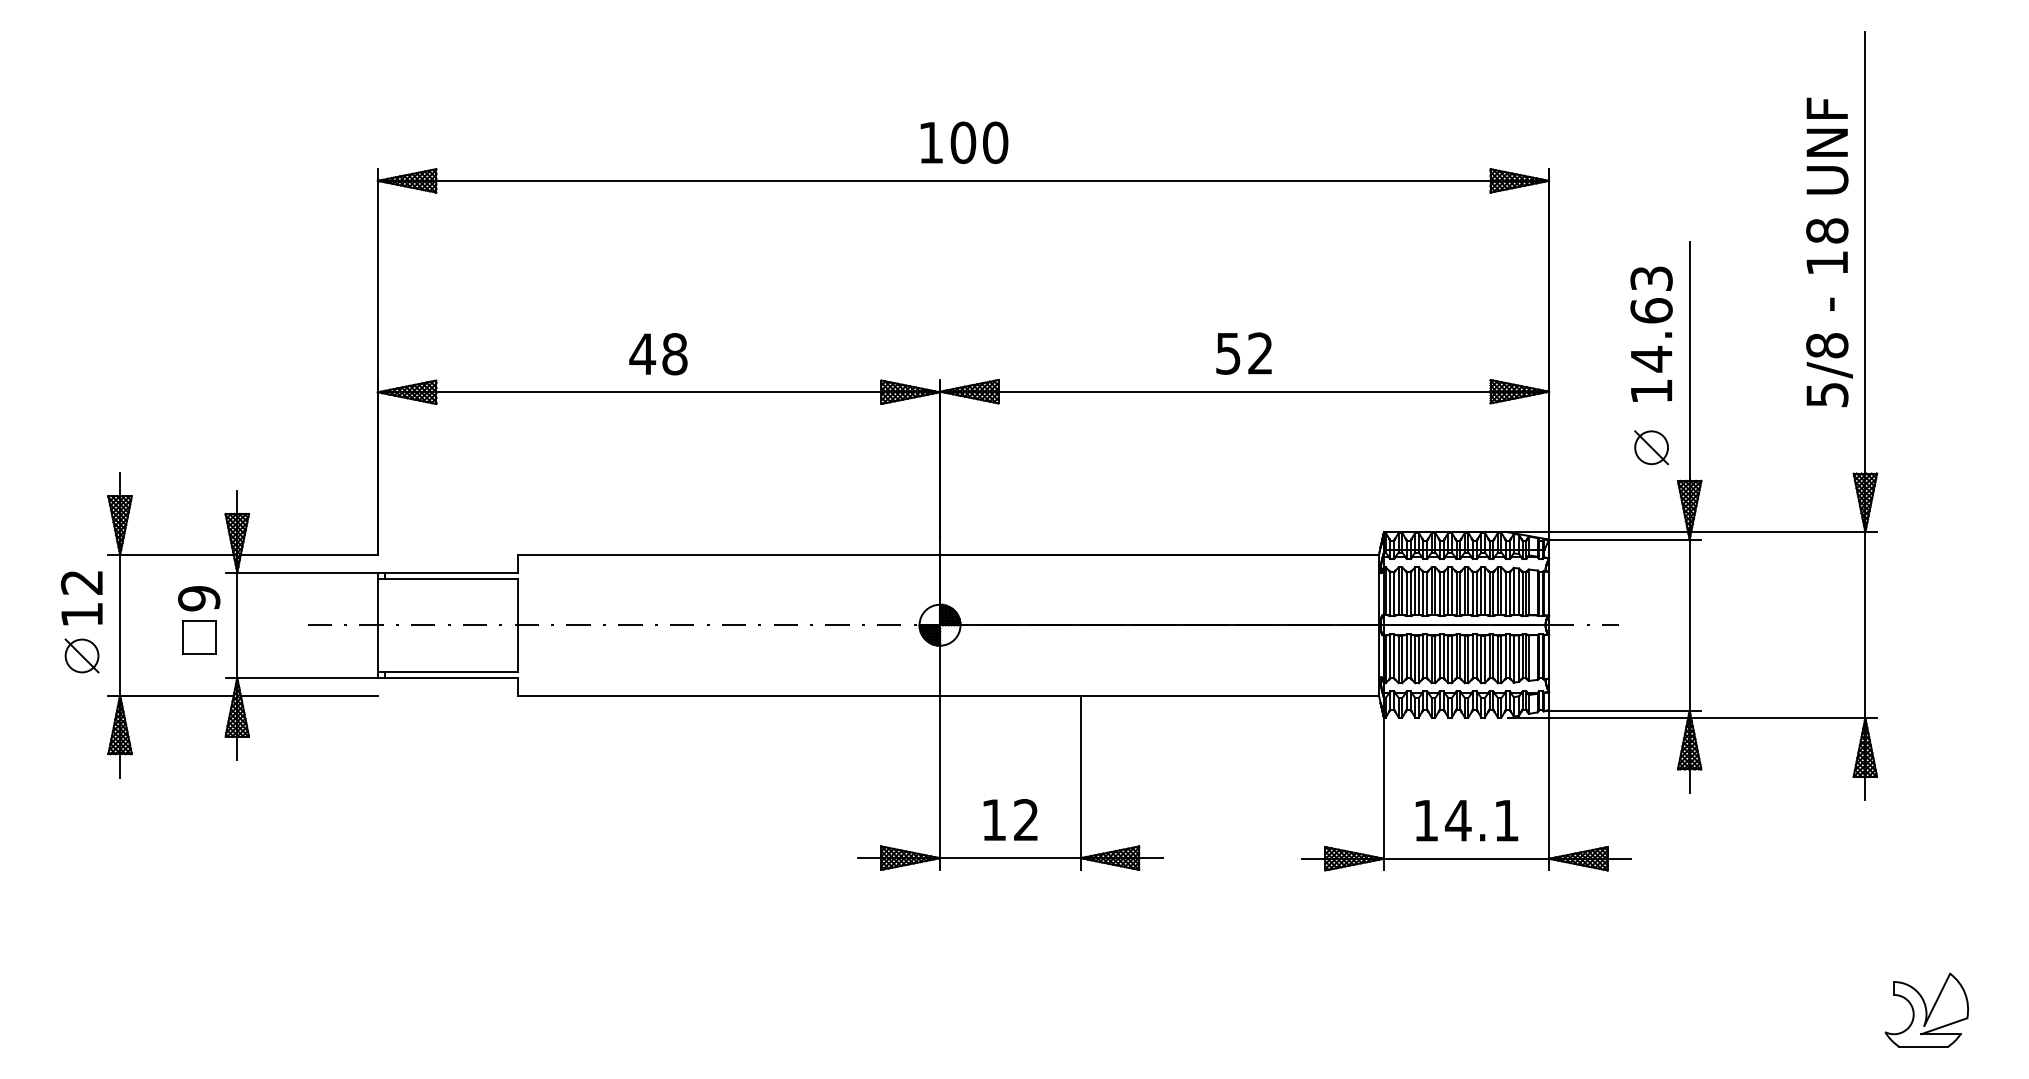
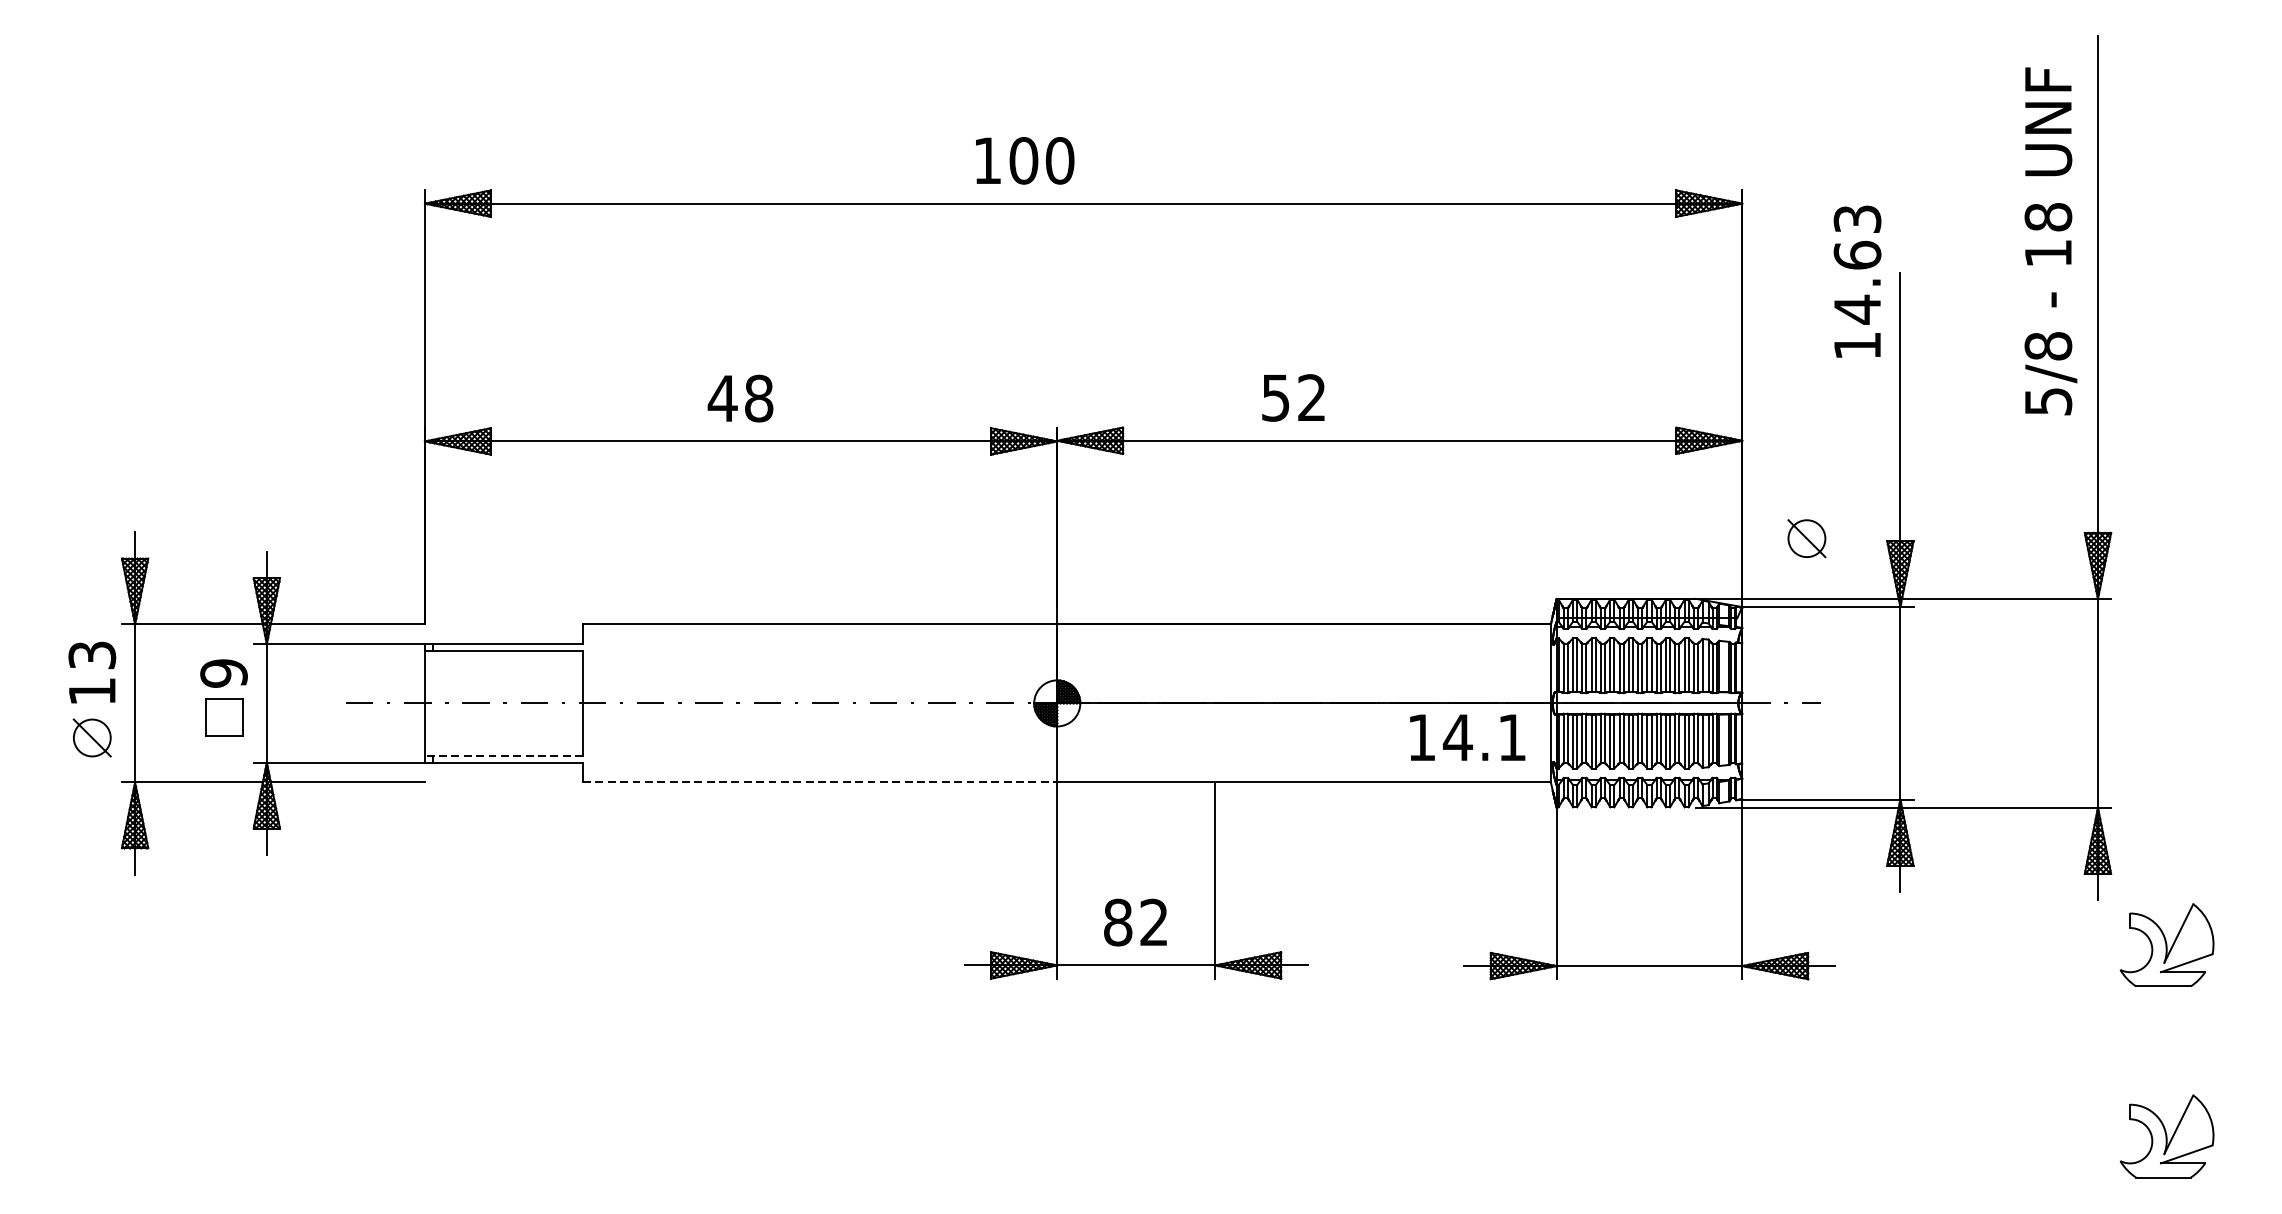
text: (964, 142) -> (1025, 160), moved
text: (1829, 252) -> (2050, 241), moved
text: (1651, 333) -> (1857, 280), moved
text: (1243, 353) -> (1292, 397), moved
part: (1651, 447) -> (1806, 538), moved
text: (82, 582) -> (92, 655), 12 -> 13
line: (447, 671) -> (503, 755), solid -> dashed
line: (729, 695) -> (820, 782), solid -> dashed
text: (993, 819) -> (1117, 921), 12 -> 82
text: (1466, 820) -> (1467, 737), moved
part: (1926, 839) -> (2166, 944), added

